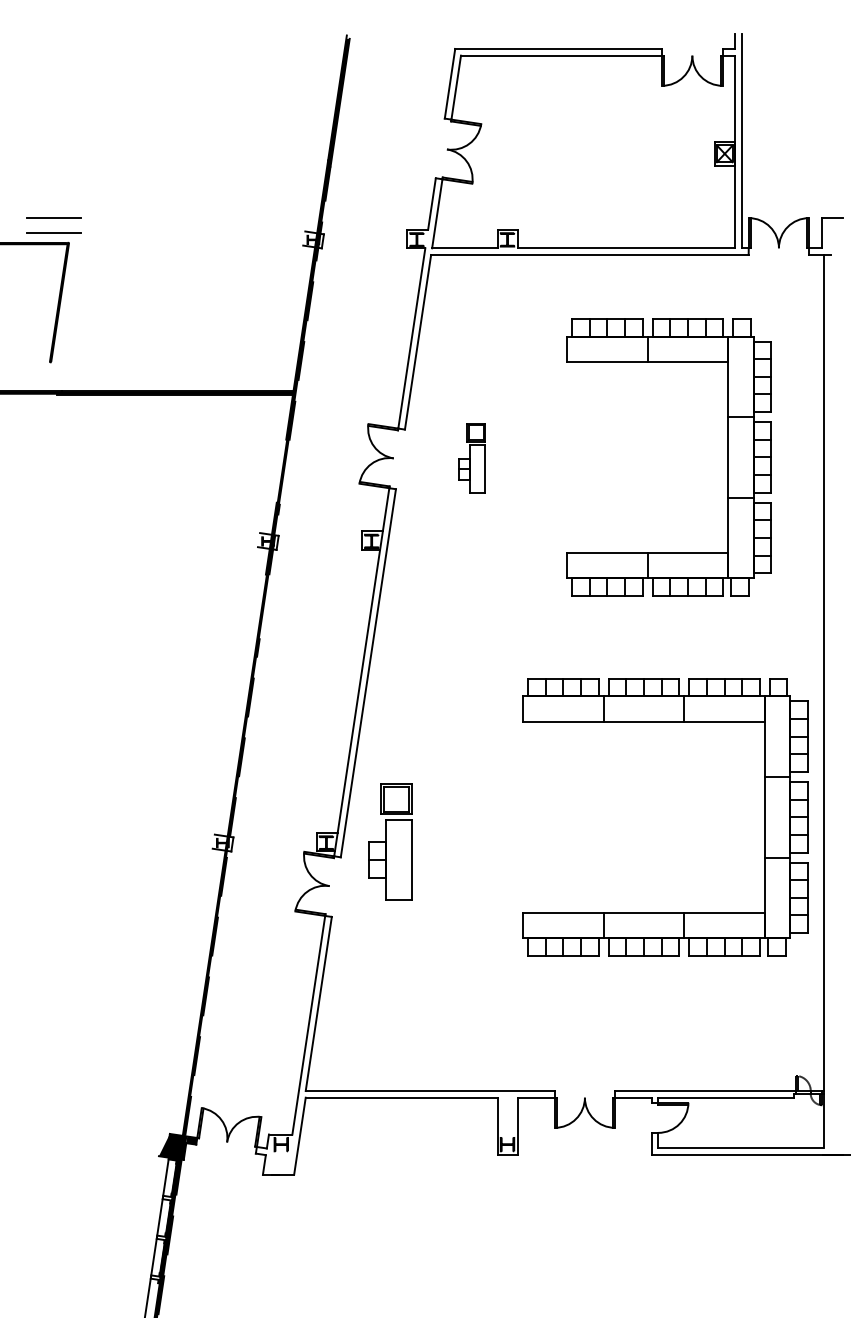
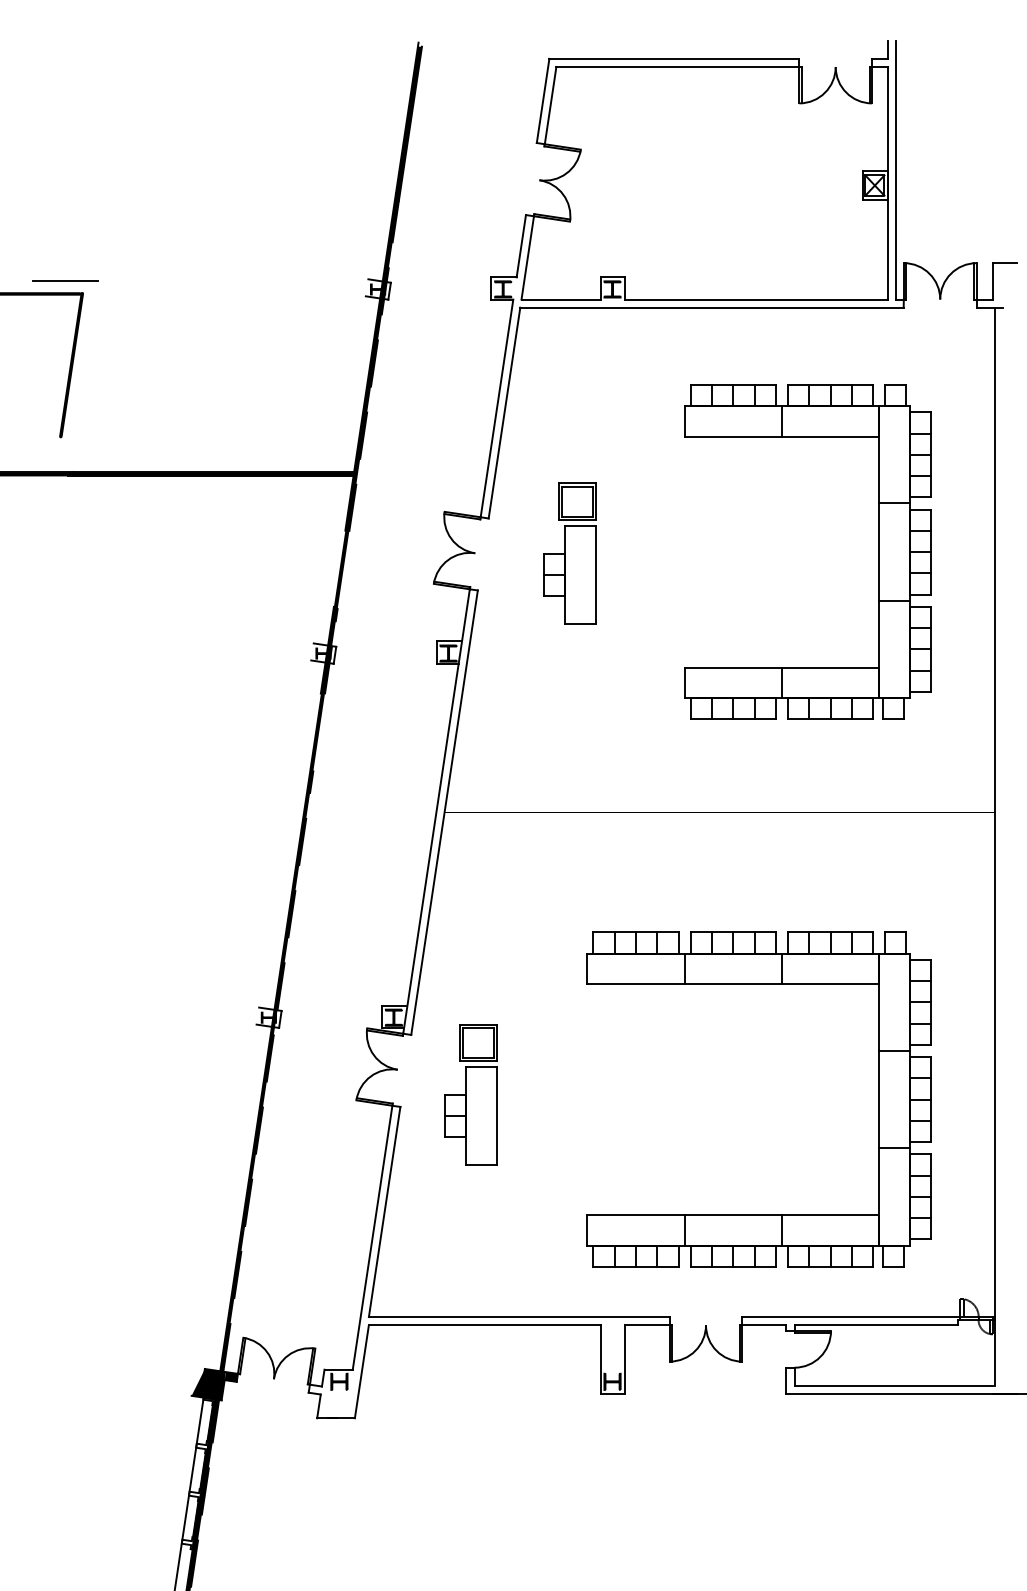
line: (54, 217) -> (65, 262), removed
part: (471, 458) -> (569, 553), size x1.67
part: (664, 721) -> (758, 984), moved
part: (389, 842) -> (470, 1094), moved

